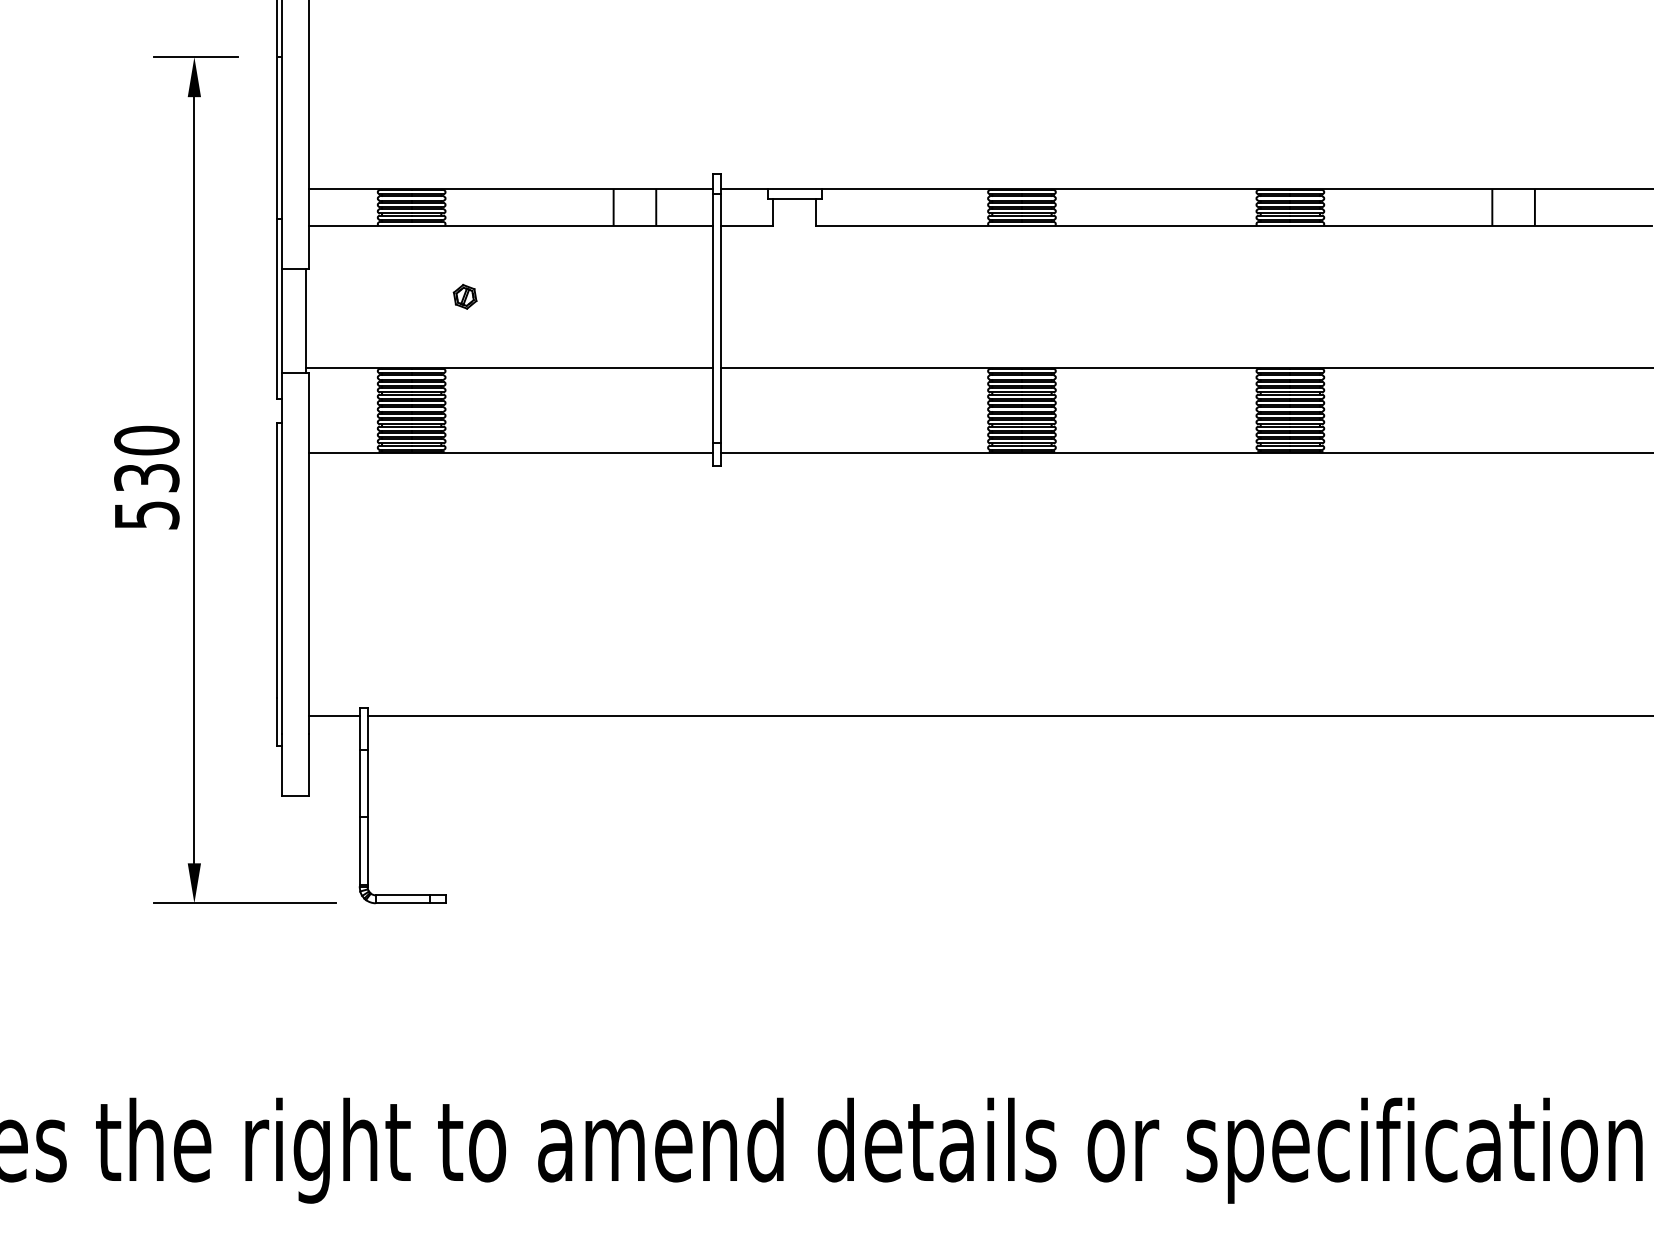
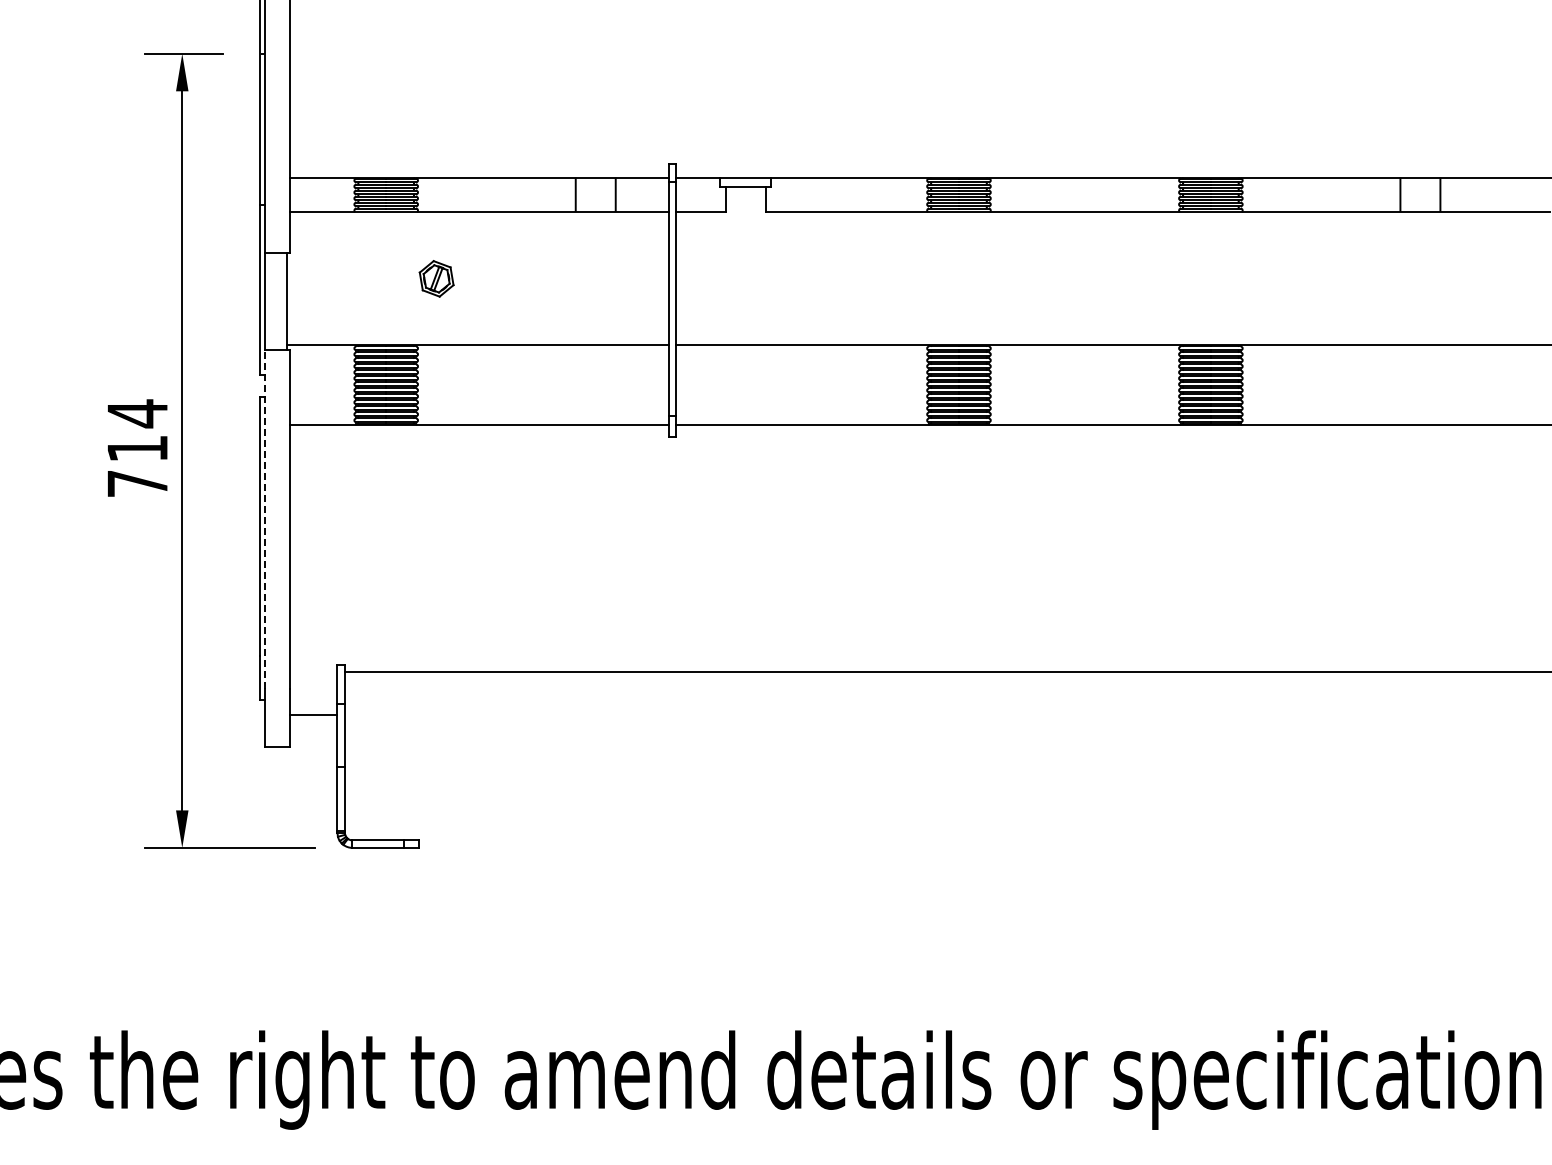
part: (464, 296) -> (435, 278), size x1.6
text: (146, 476) -> (137, 447), 530 -> 714
line: (281, 553) -> (264, 519), solid -> dashed
line: (334, 716) -> (313, 715), moved

